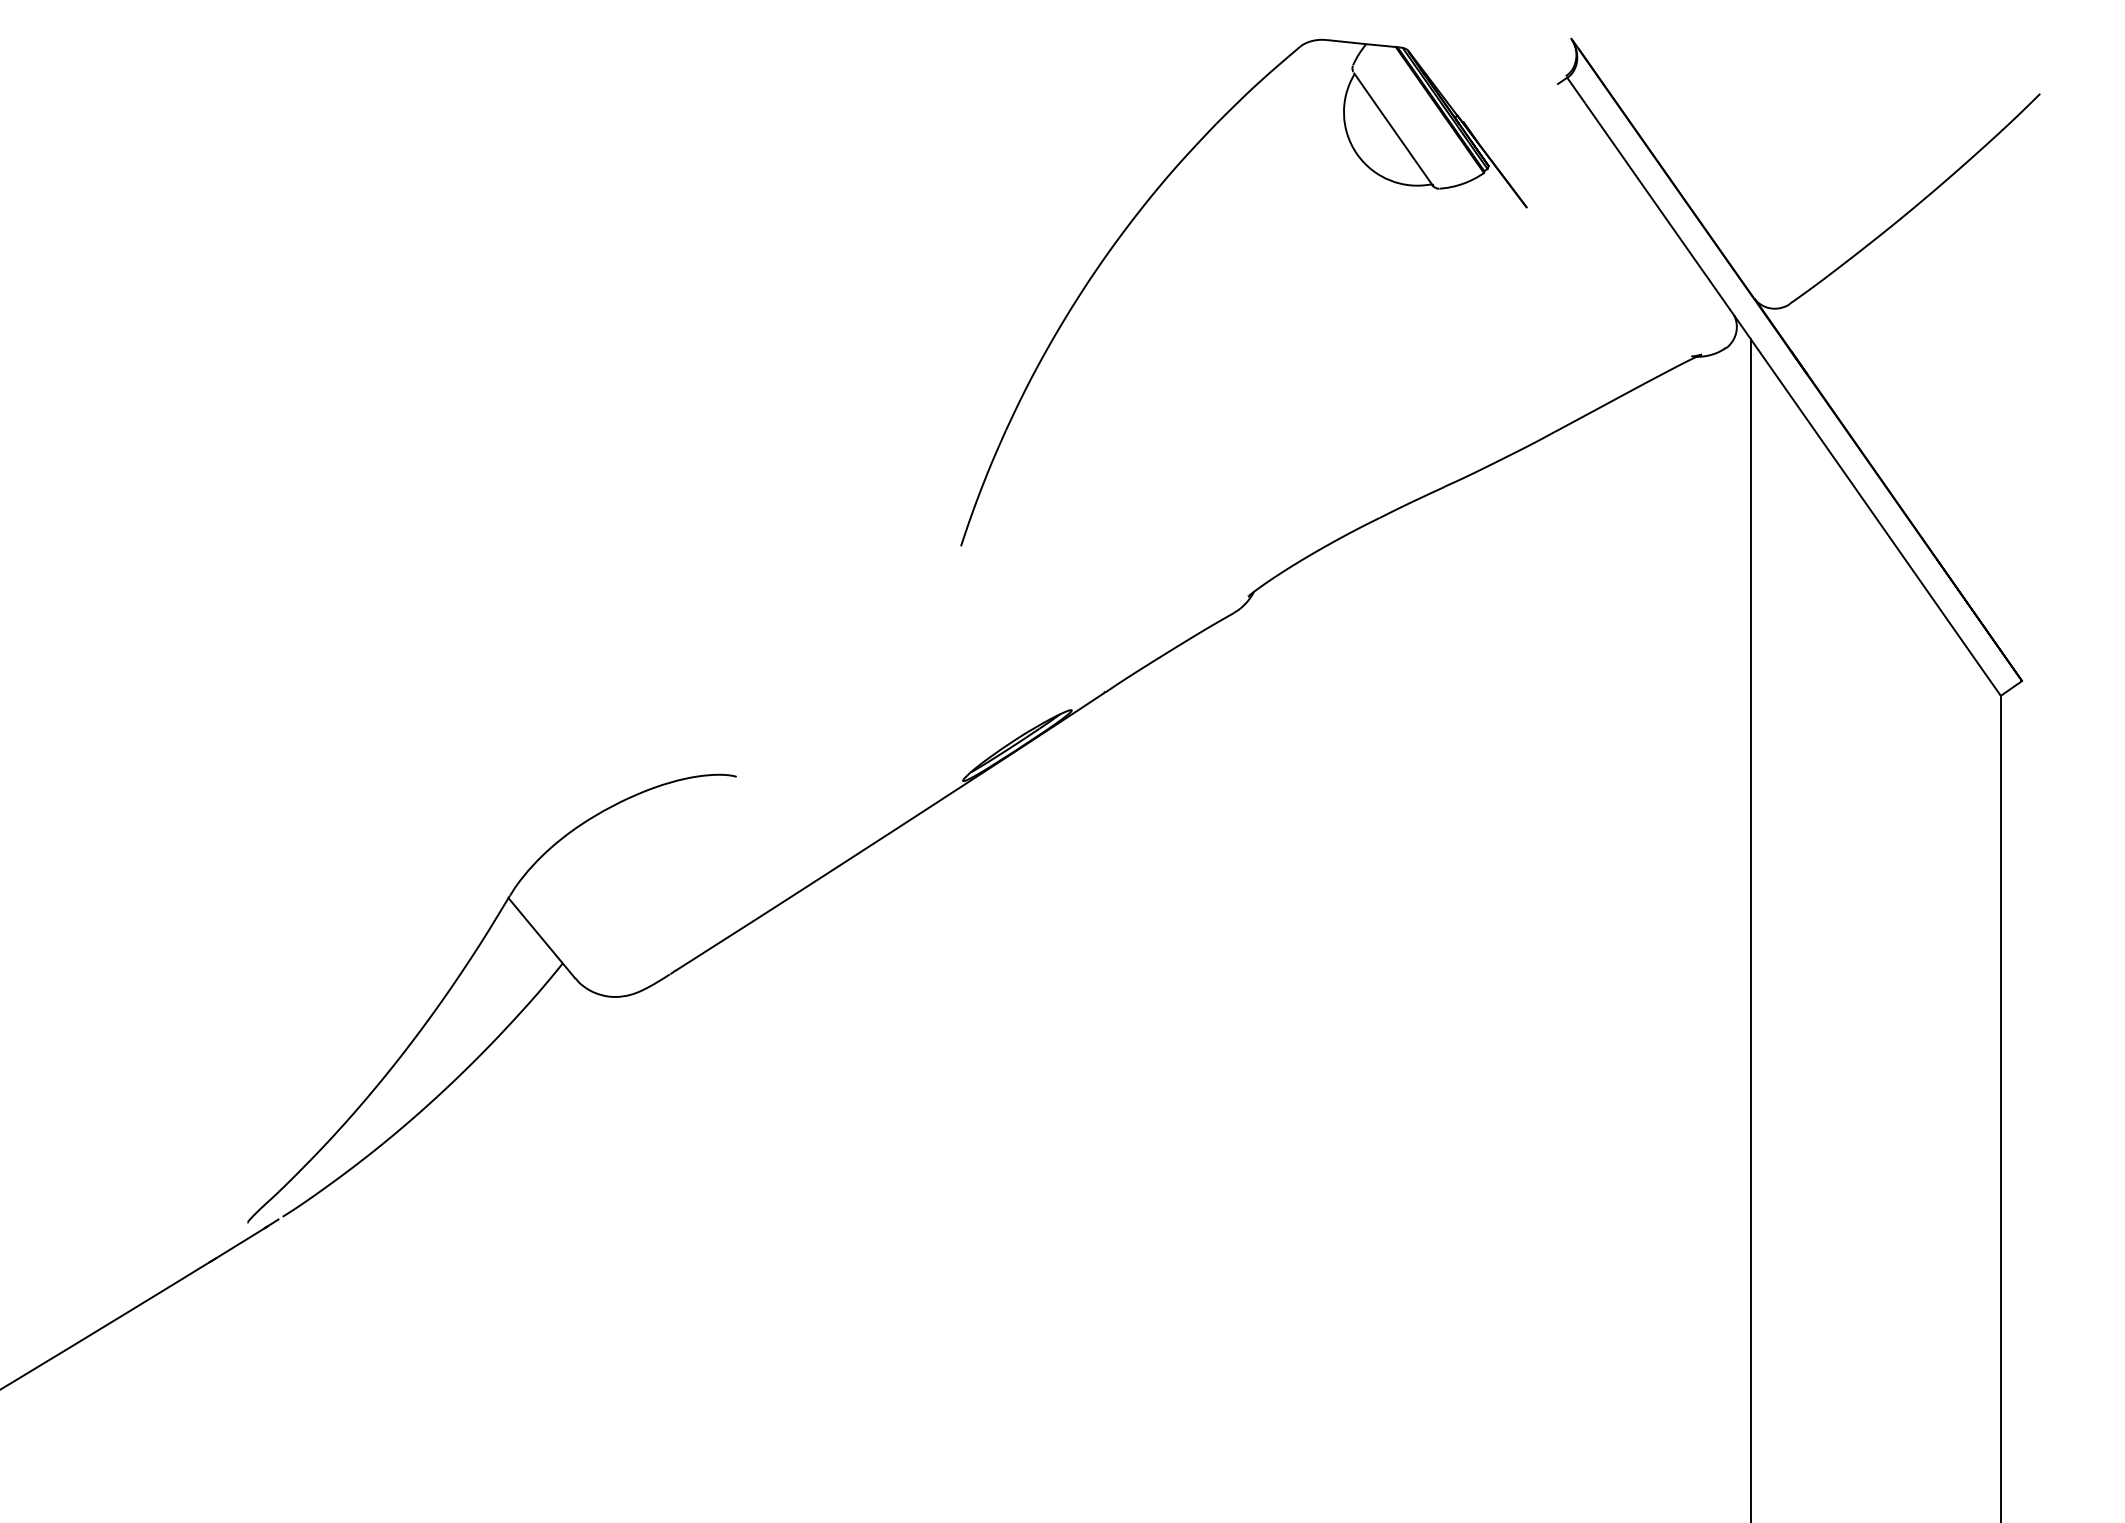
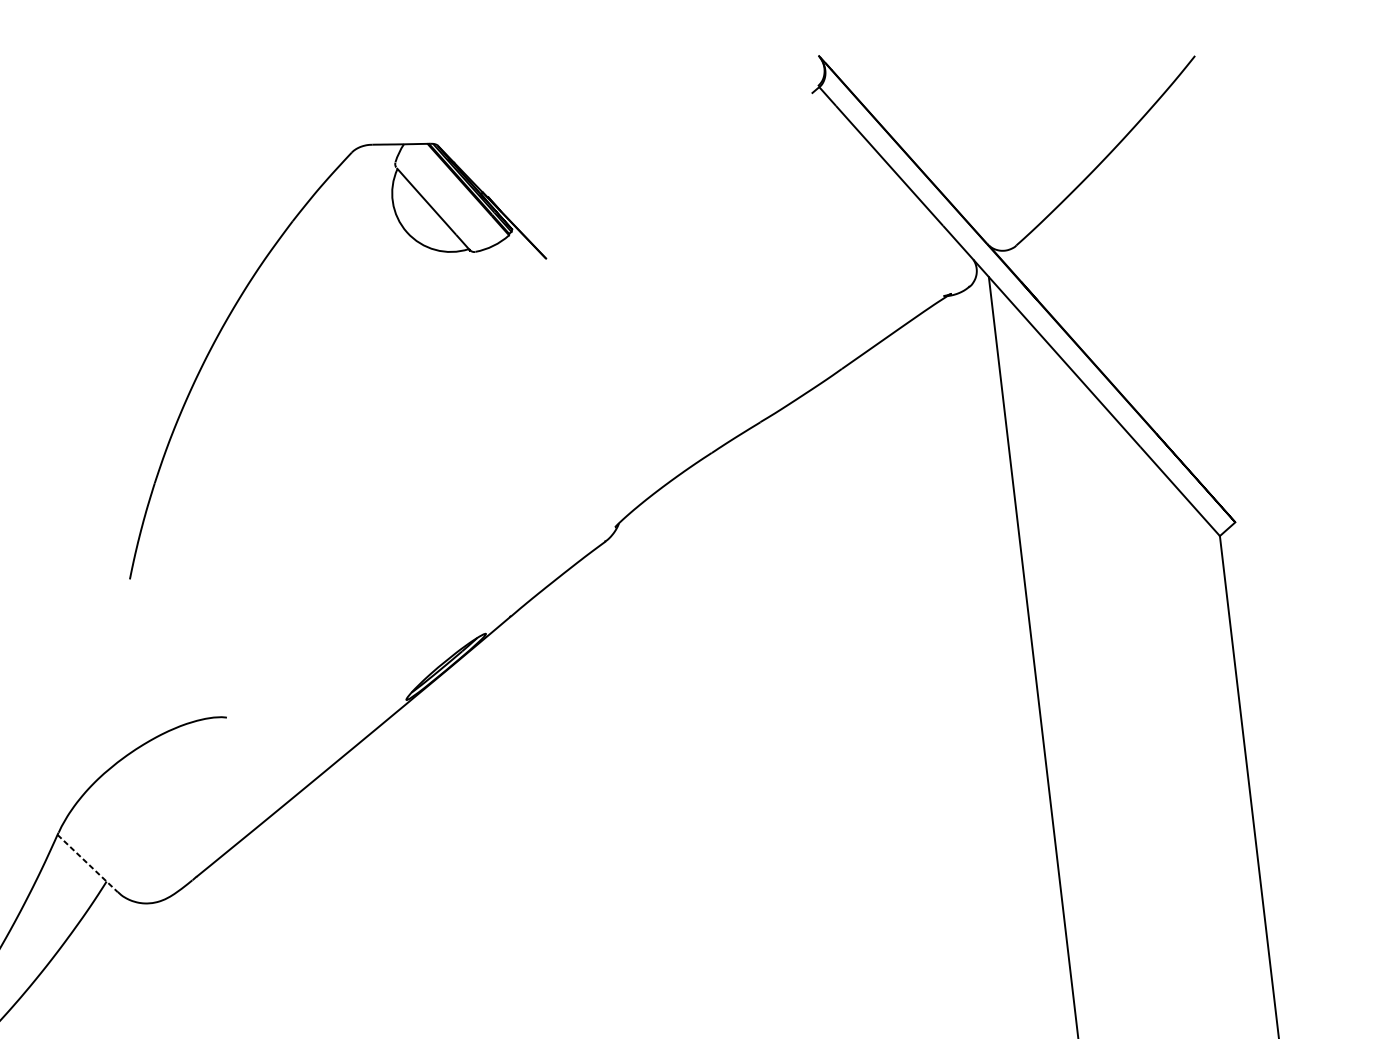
part: (1142, 209) -> (242, 295), moved
line: (542, 938) -> (88, 863), solid -> dashed

